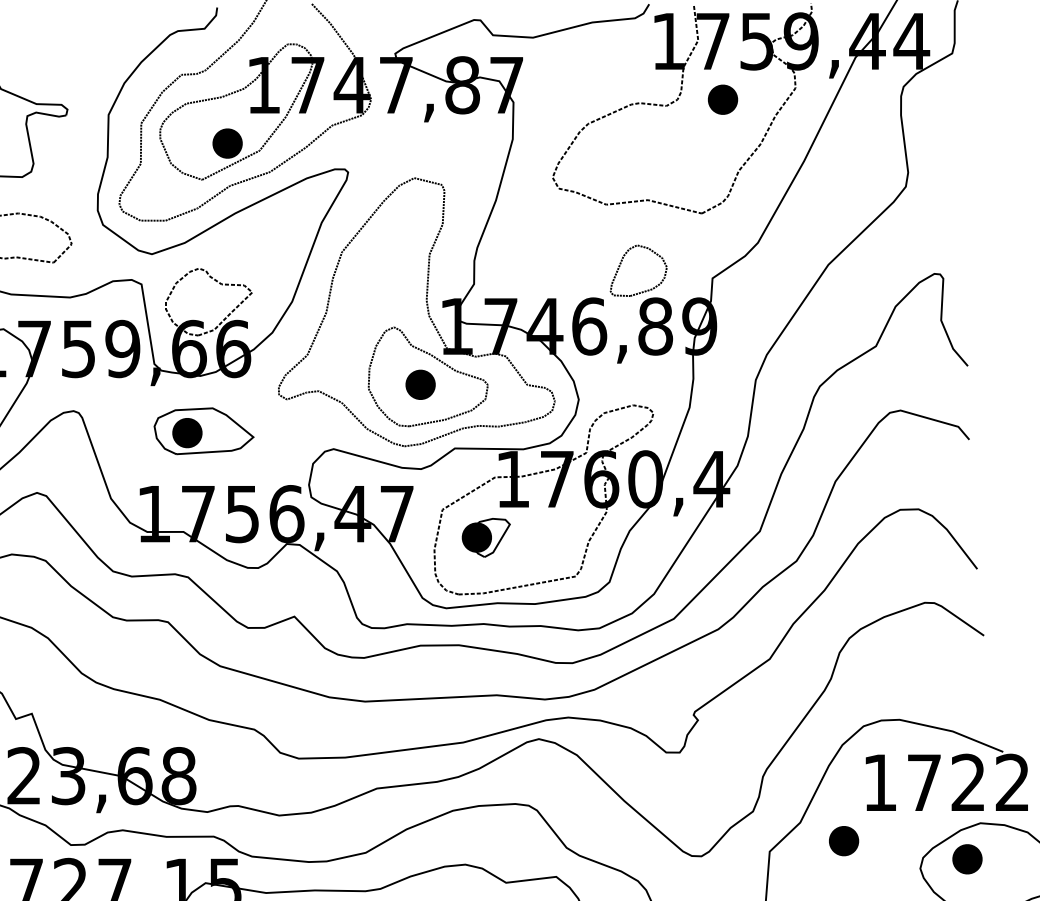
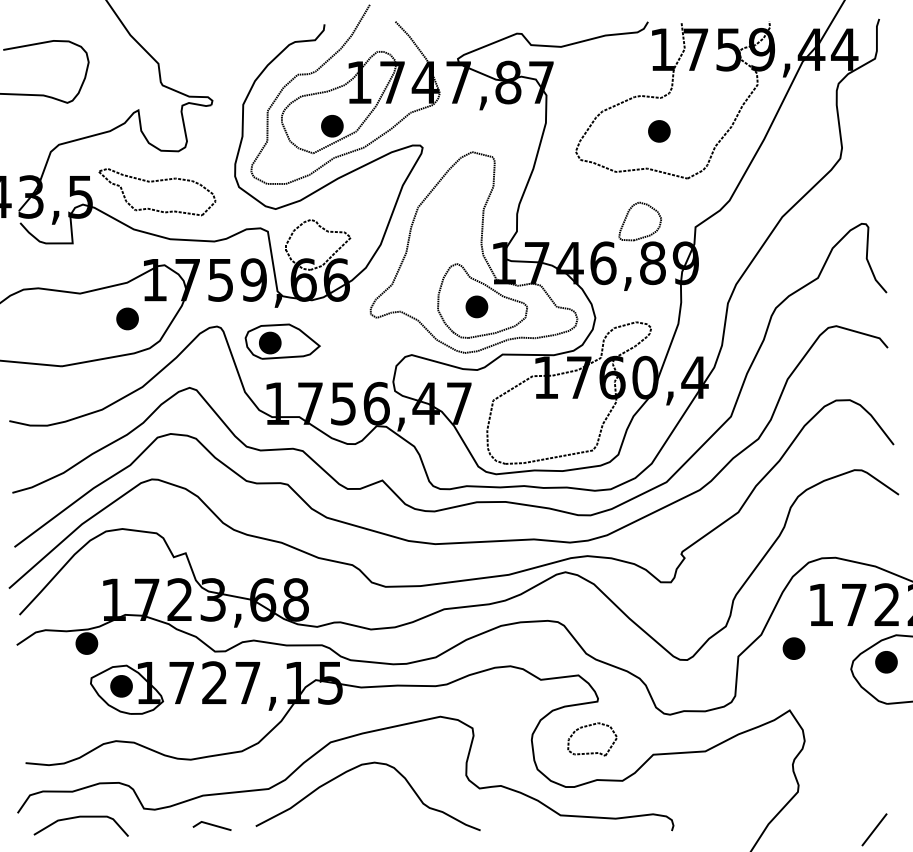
part: (723, 99) -> (659, 131), moved
part: (203, 431) -> (282, 341), moved
part: (485, 537) -> (525, 421), removed

